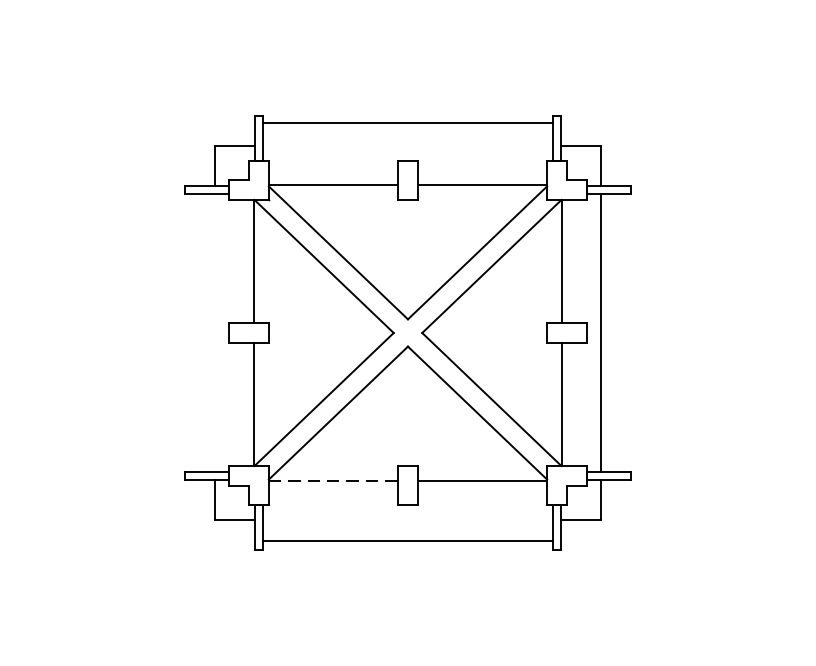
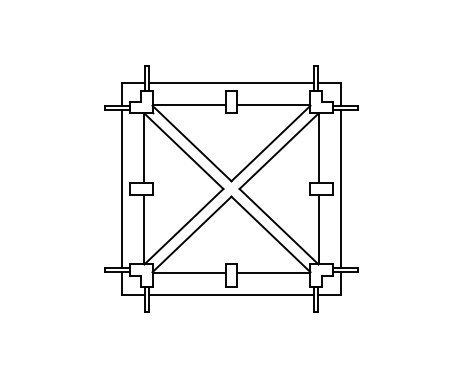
line: (408, 122) -> (231, 82), moved
line: (214, 332) -> (121, 188), added
line: (333, 480) -> (189, 272), dashed -> solid
line: (408, 541) -> (231, 295), moved

